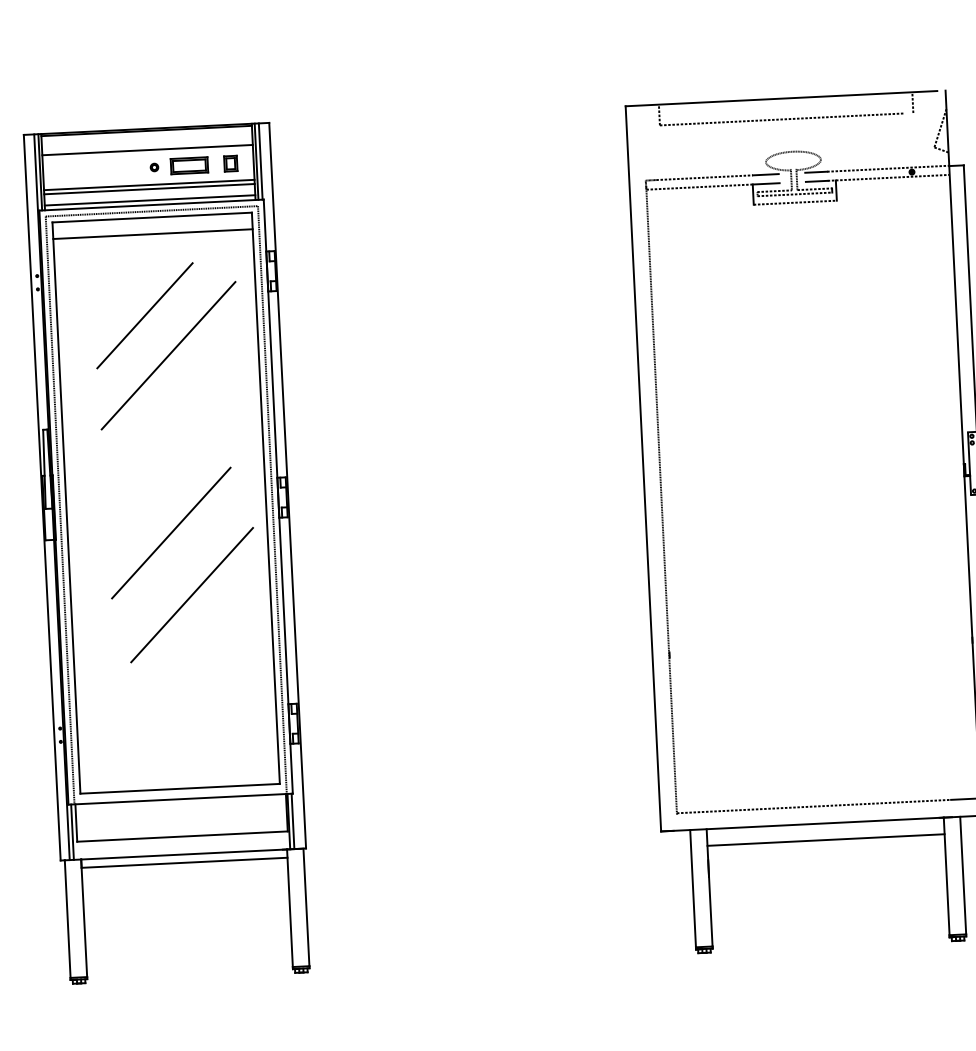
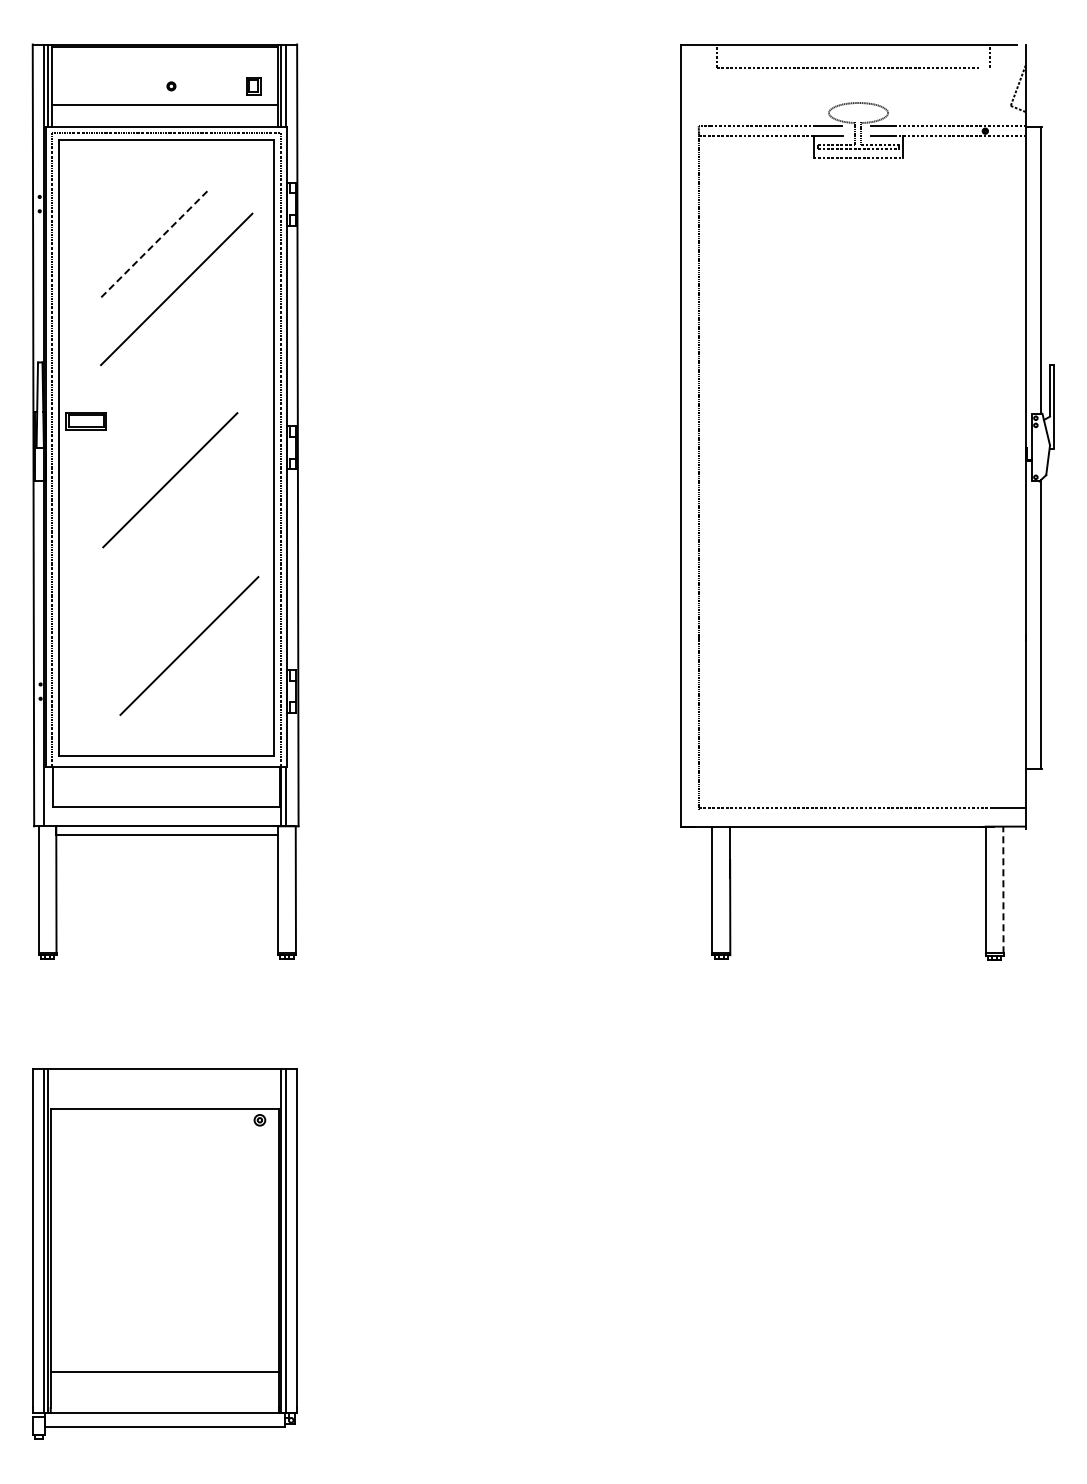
line: (147, 150) -> (164, 67), removed
part: (188, 165) -> (85, 421), moved
line: (149, 189) -> (164, 109), removed
line: (149, 200) -> (164, 121), removed
line: (152, 233) -> (165, 157), removed
line: (145, 315) -> (153, 245), solid -> dashed
line: (192, 594) -> (189, 645), moved
line: (72, 832) -> (48, 796), removed
line: (825, 840) -> (857, 844), removed
line: (963, 875) -> (1003, 889), solid -> dashed

